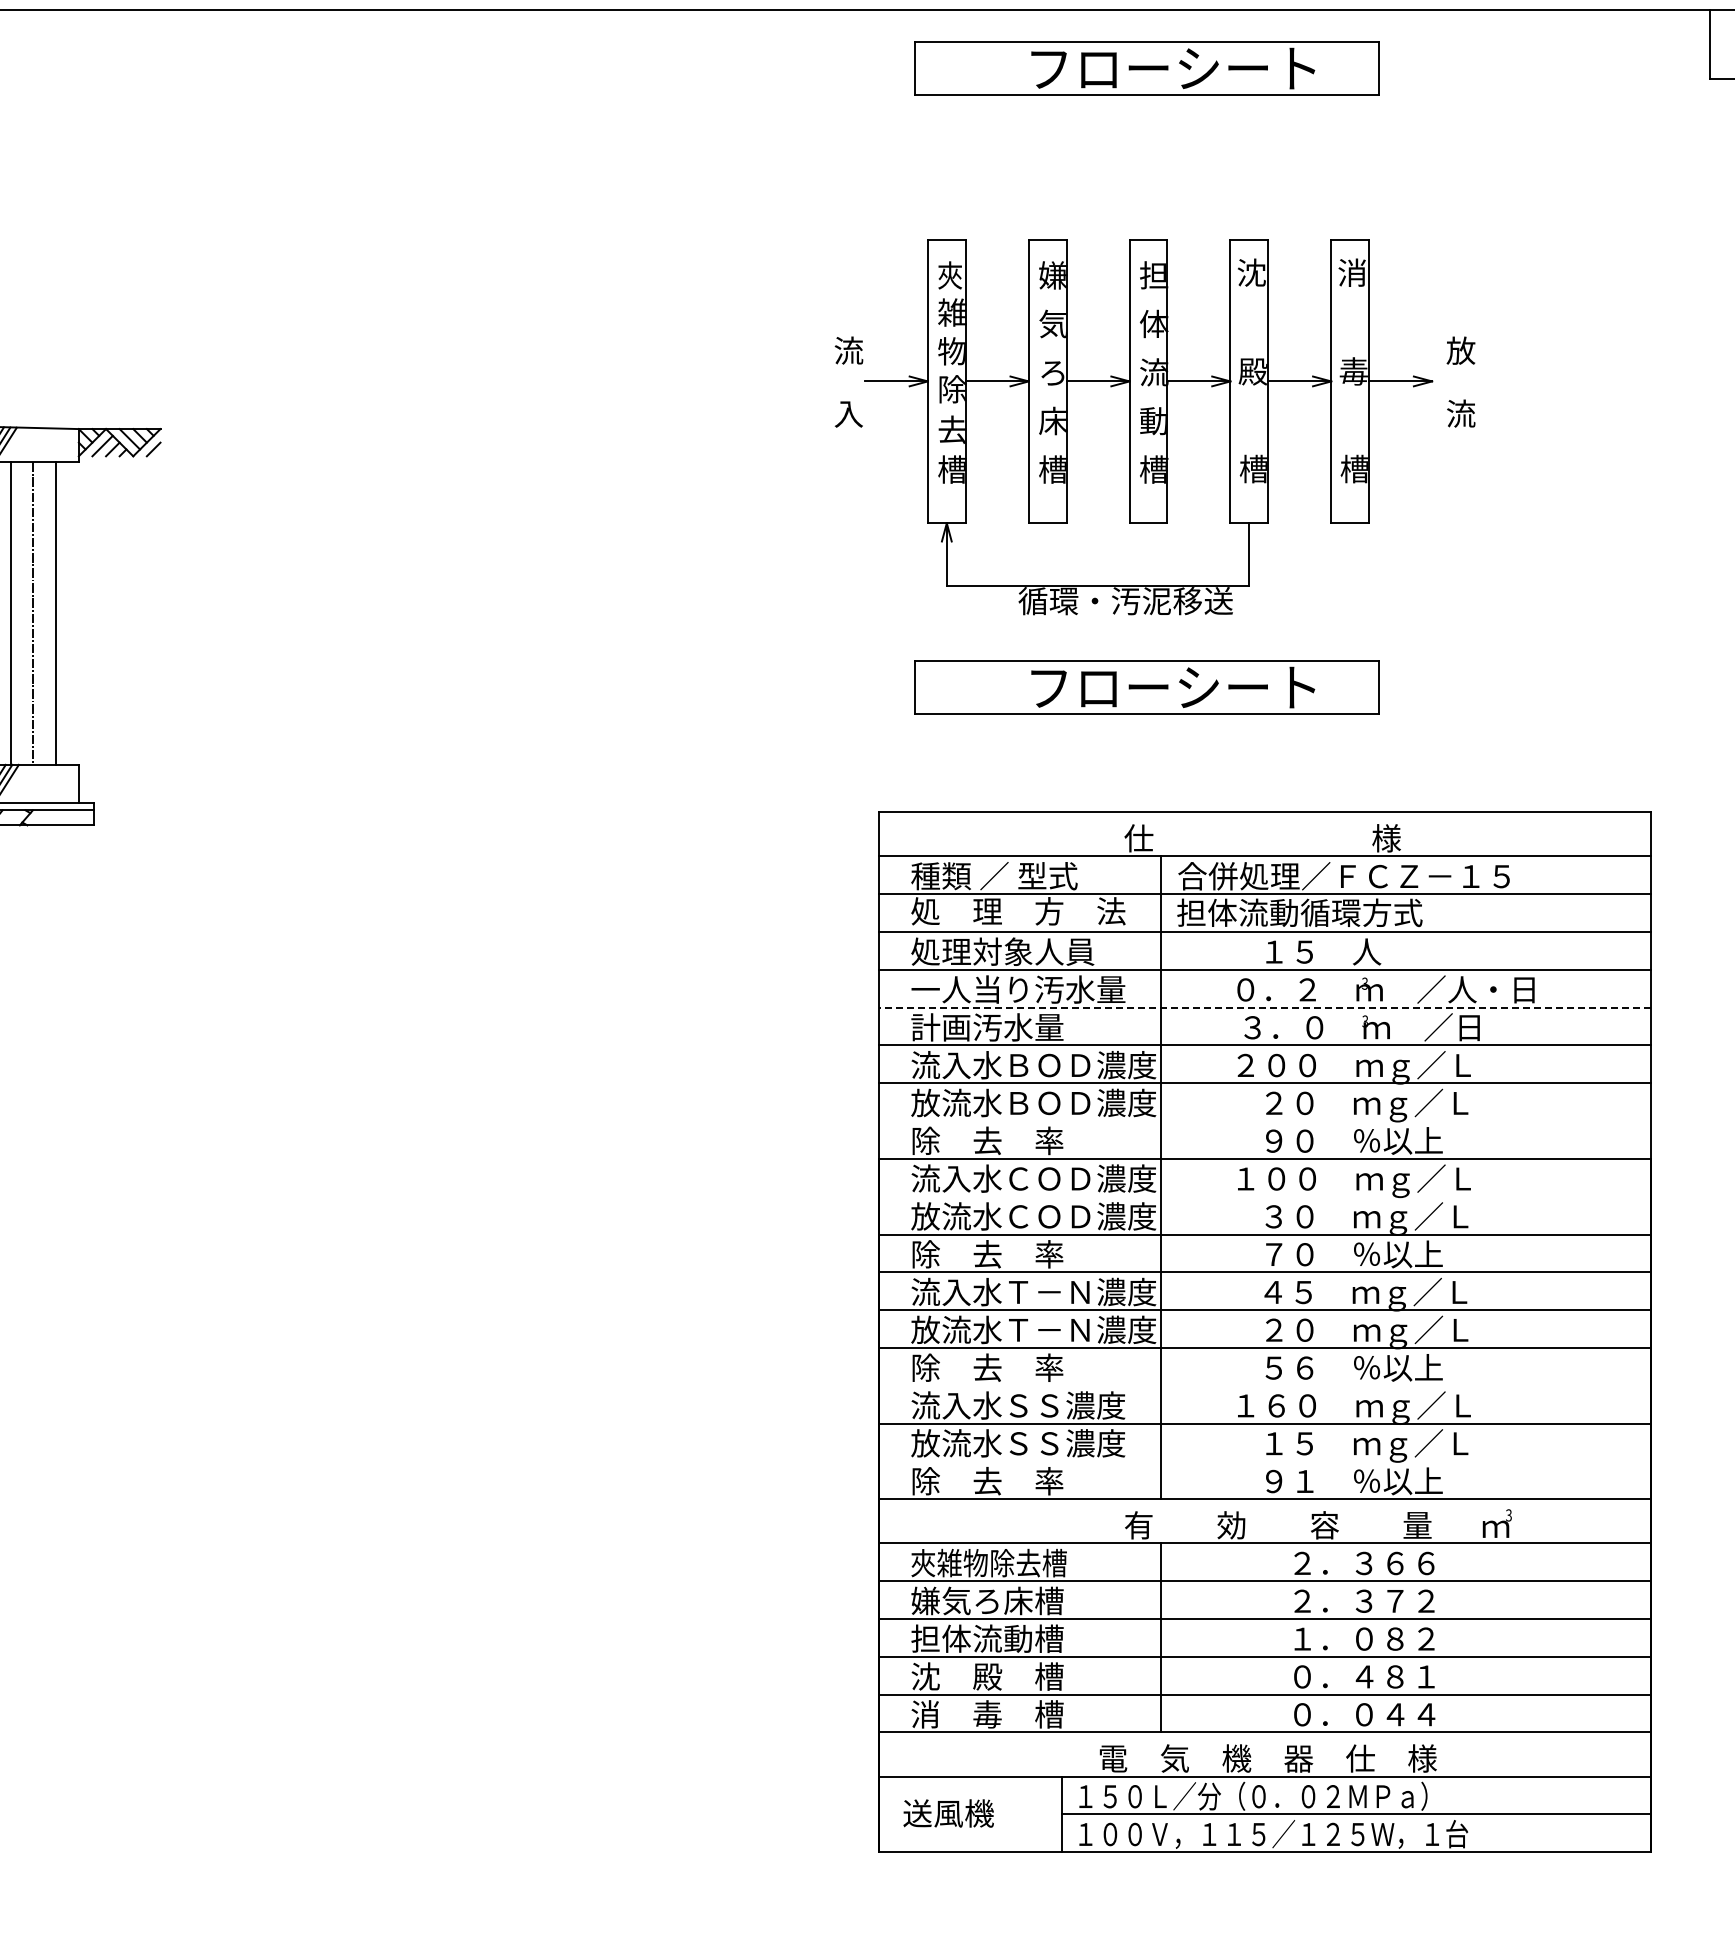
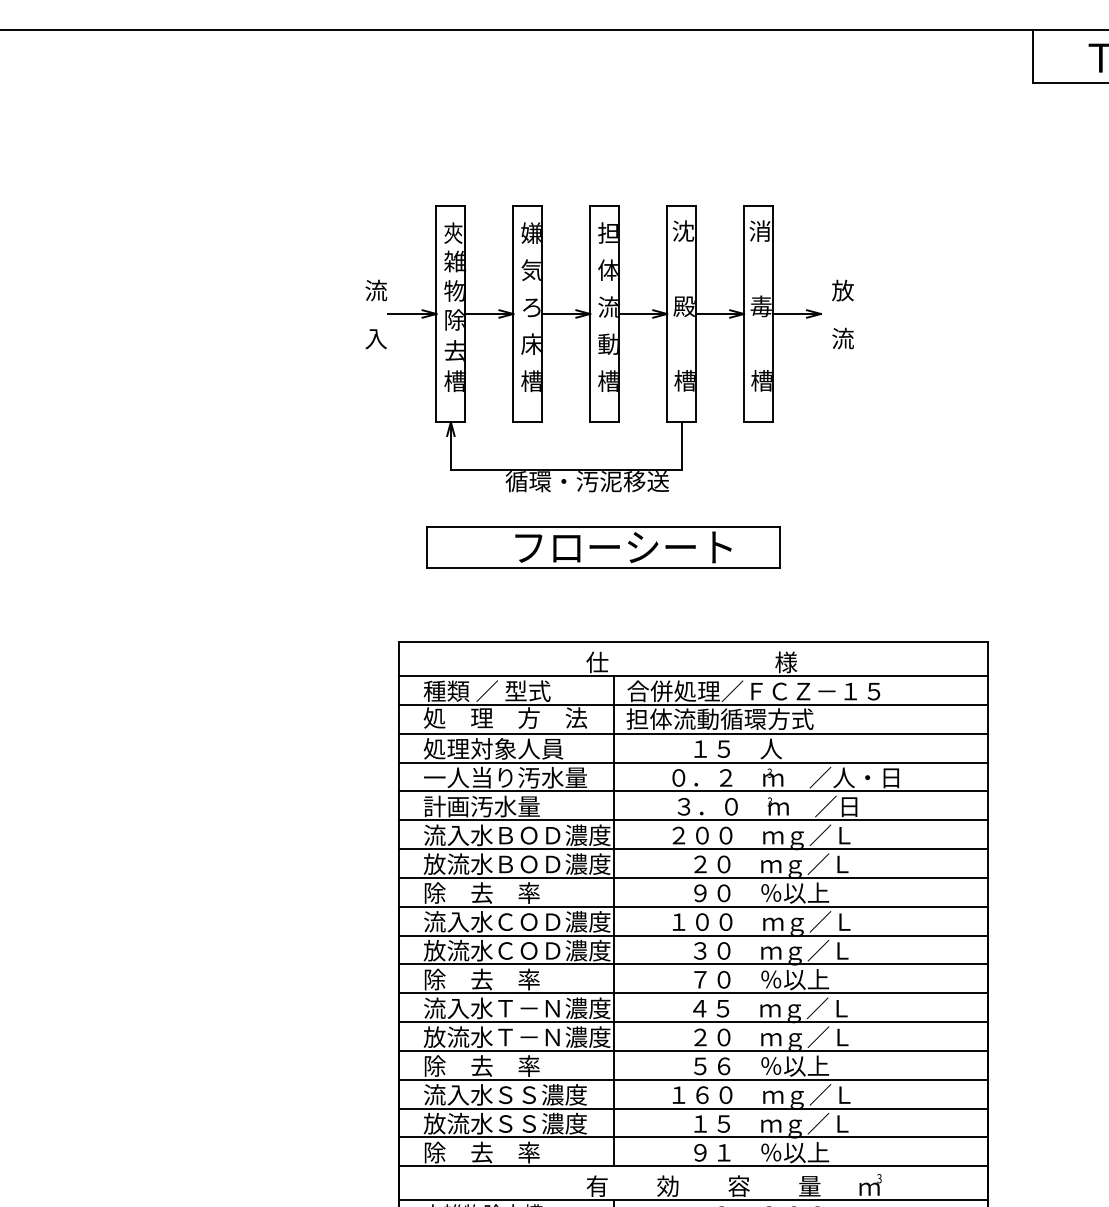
part: (1146, 68) -> (603, 75), removed
line: (1264, 1007) -> (693, 791), dashed -> solid
line: (1264, 1121) -> (693, 878), added
line: (1264, 1196) -> (693, 935), added
line: (1264, 1385) -> (693, 1079), added
line: (1264, 1461) -> (693, 1137), added

